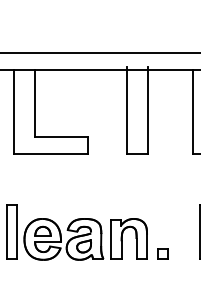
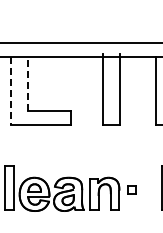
line: (35, 102) -> (28, 83), solid -> dashed
line: (14, 112) -> (11, 91), solid -> dashed
part: (162, 252) -> (131, 189), moved

